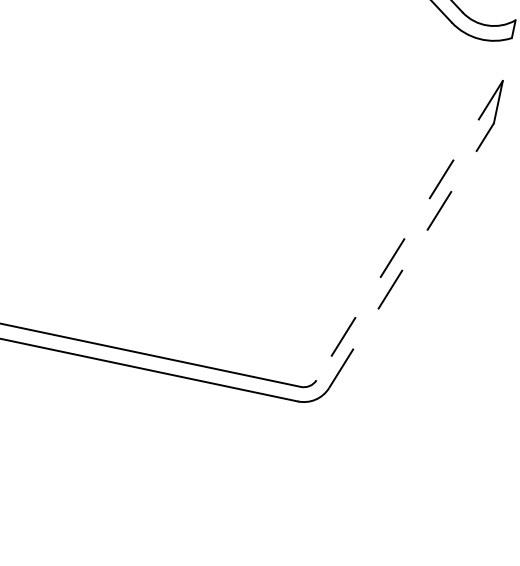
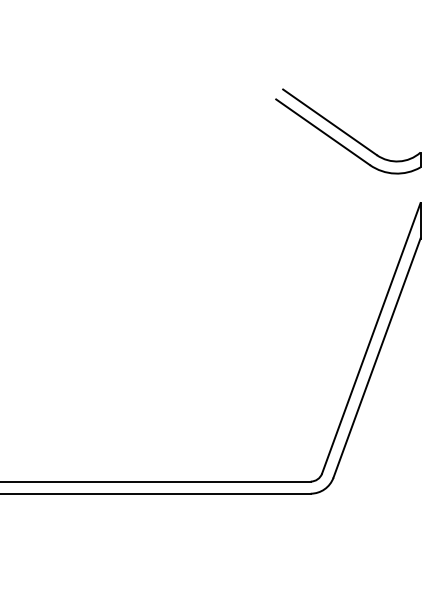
line: (409, 230) -> (371, 338), dashed -> solid
line: (412, 255) -> (377, 357), dashed -> solid

